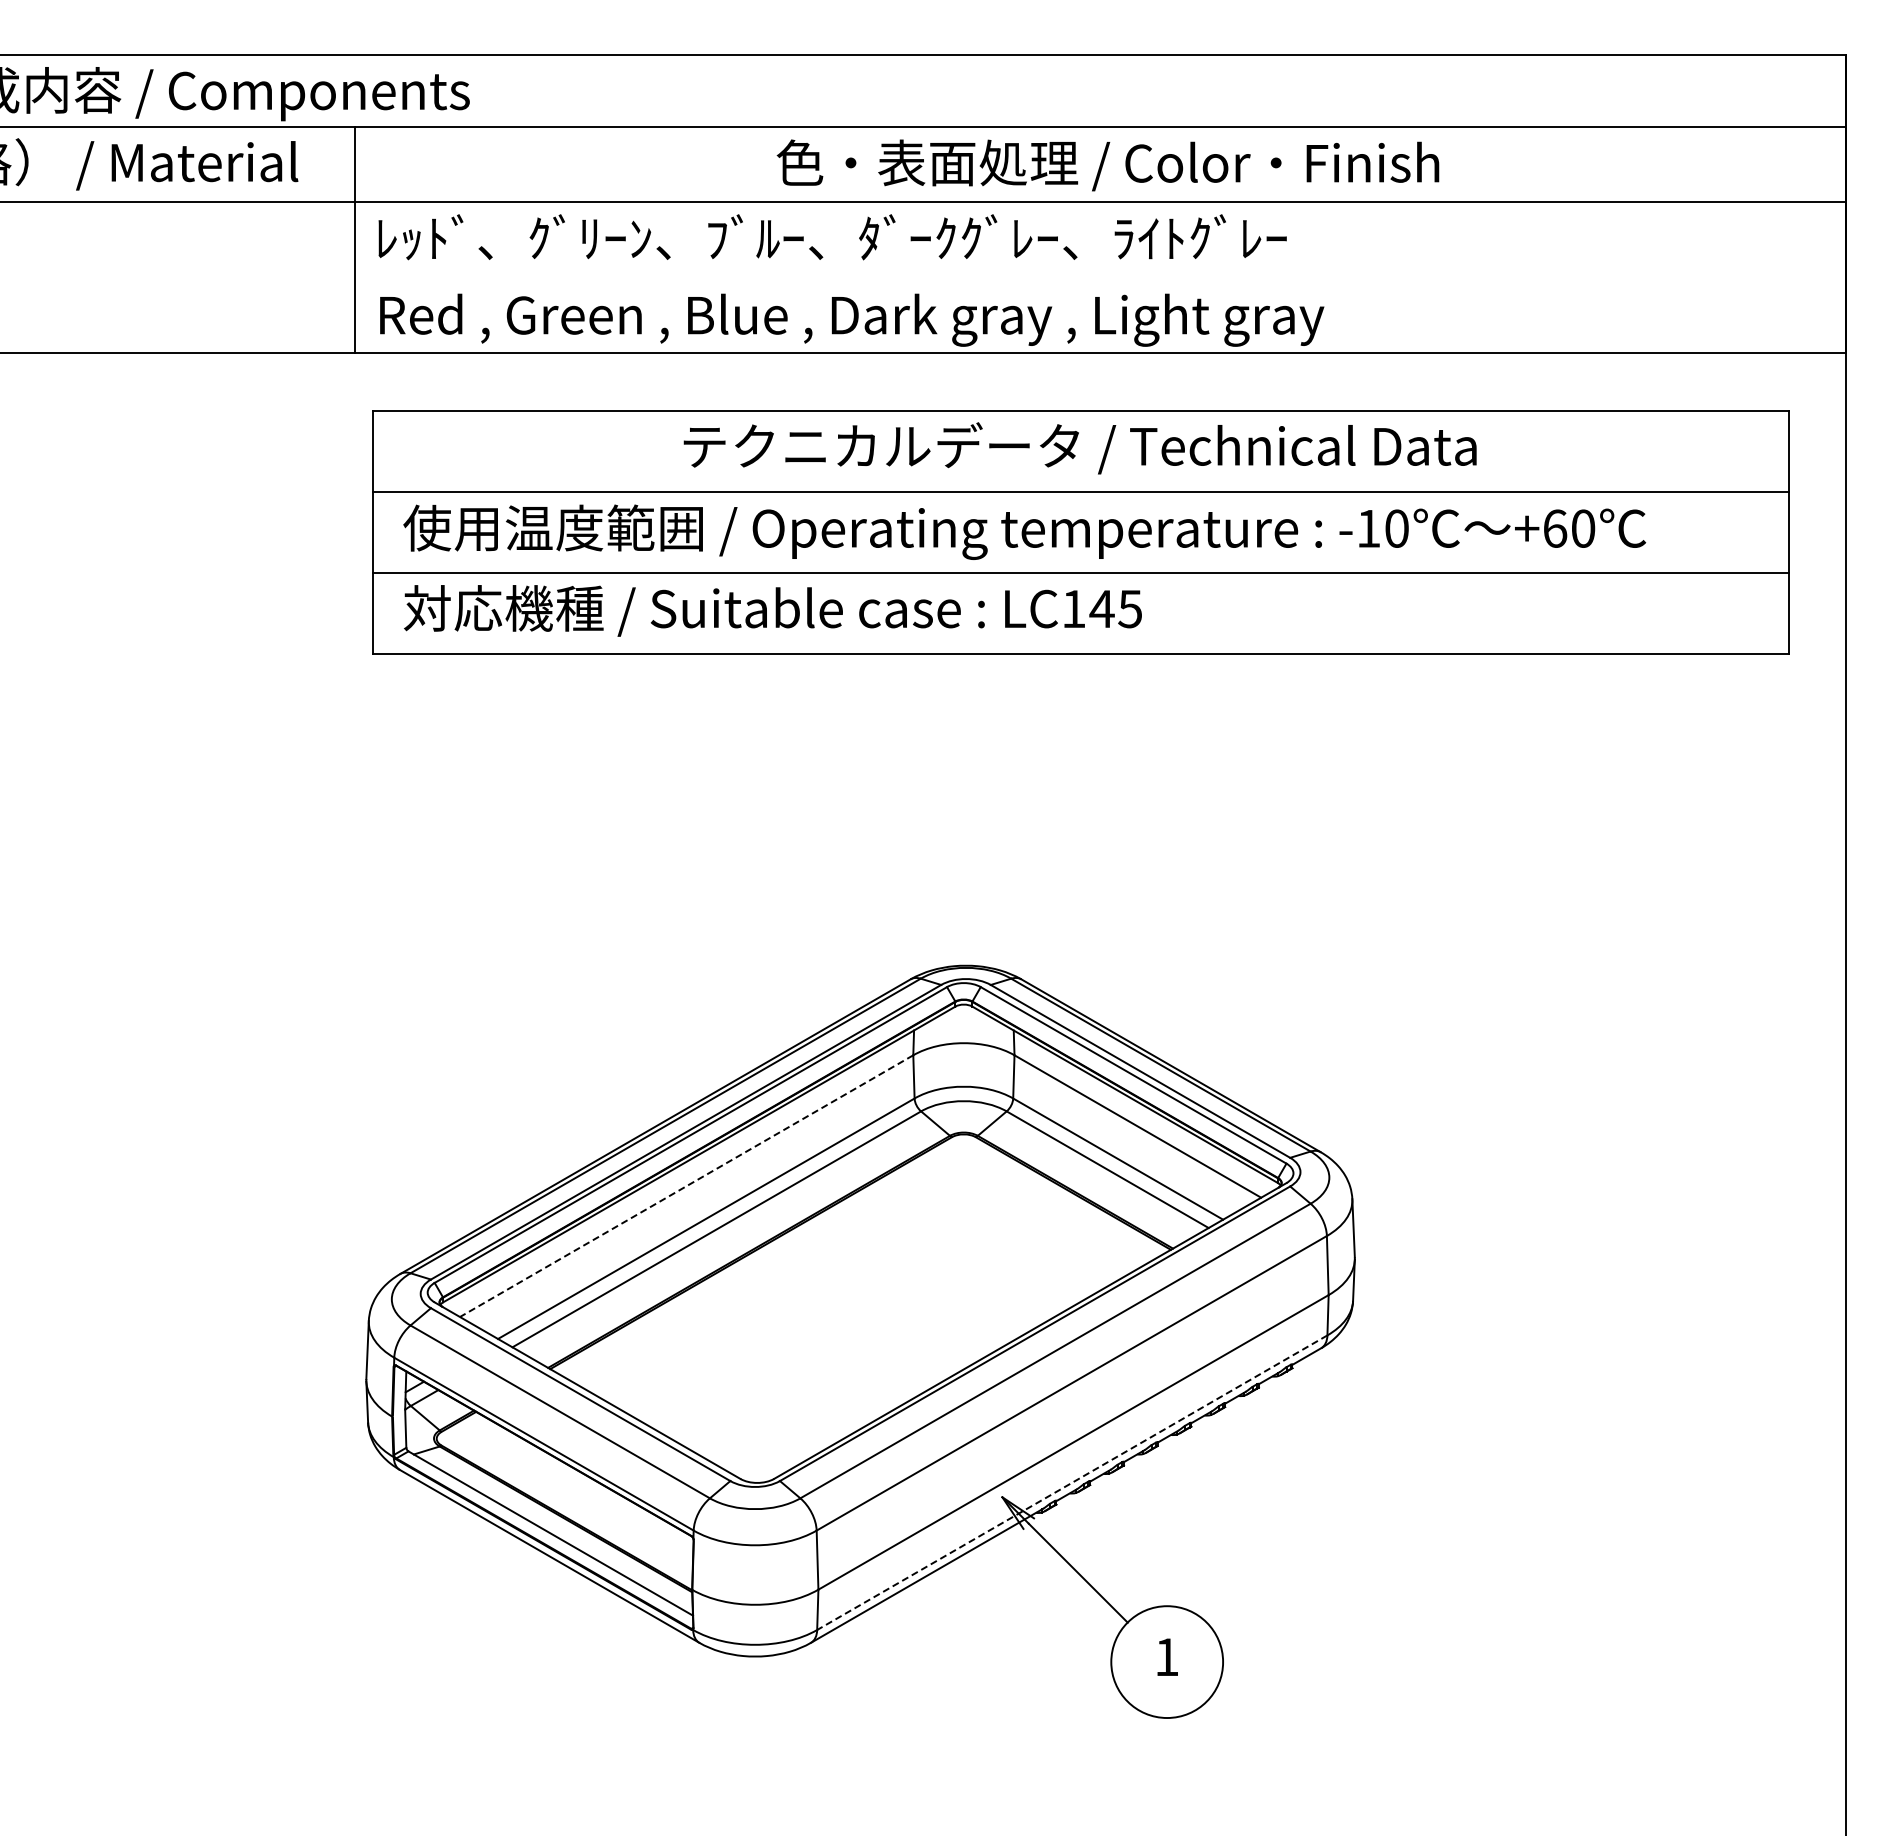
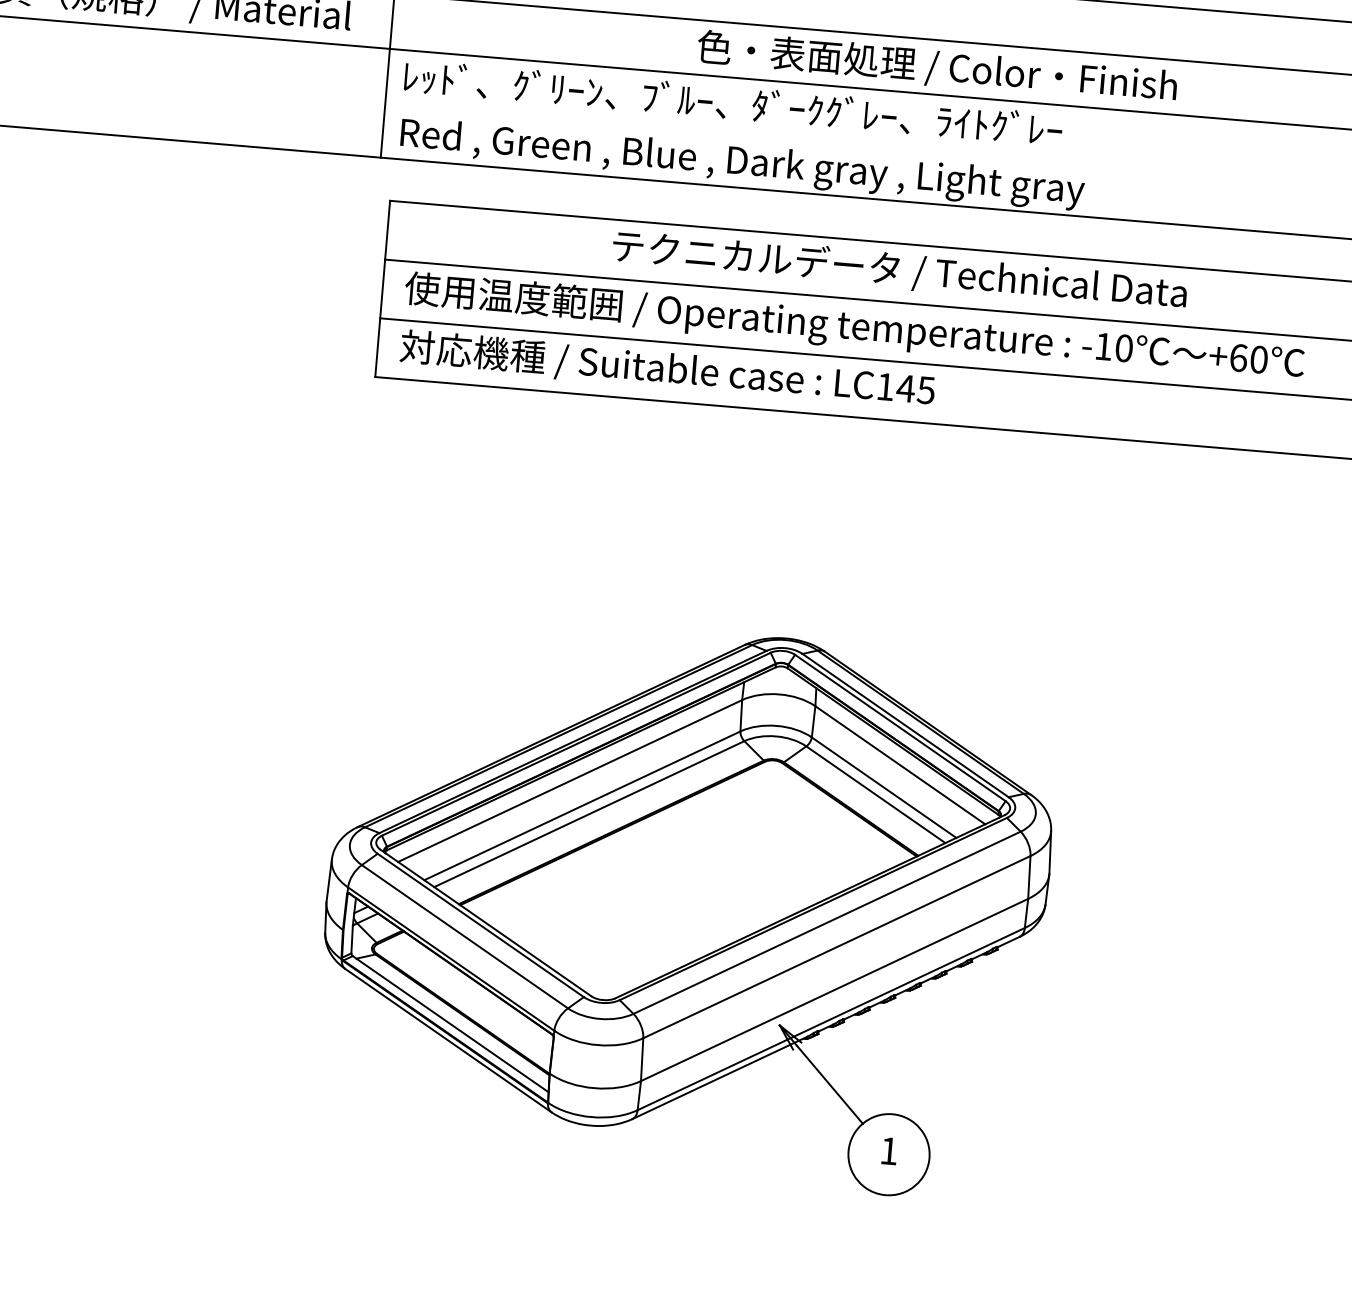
line: (686, 1186) -> (570, 781), dashed -> solid
line: (1072, 1482) -> (831, 1018), dashed -> solid

